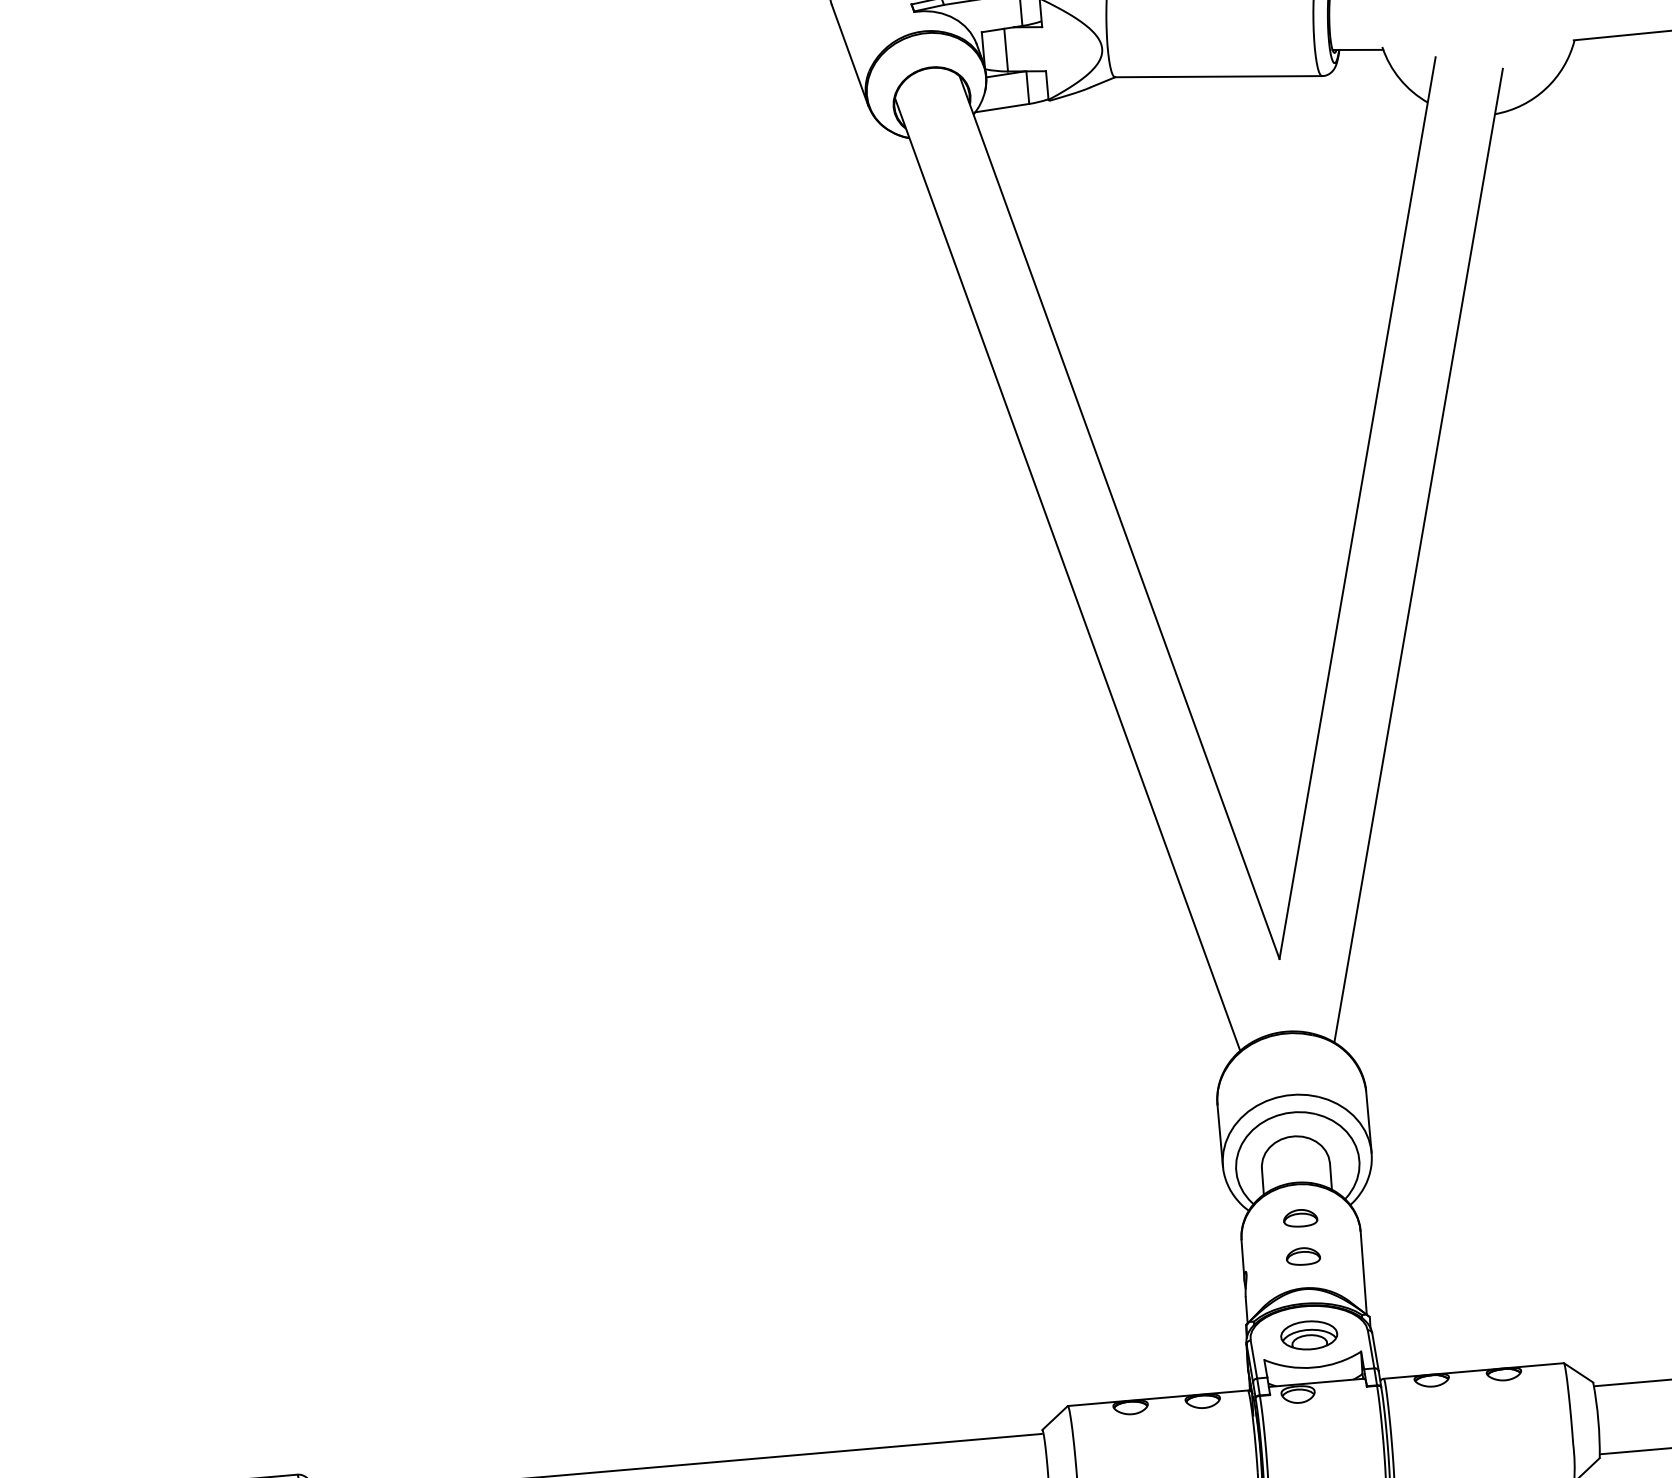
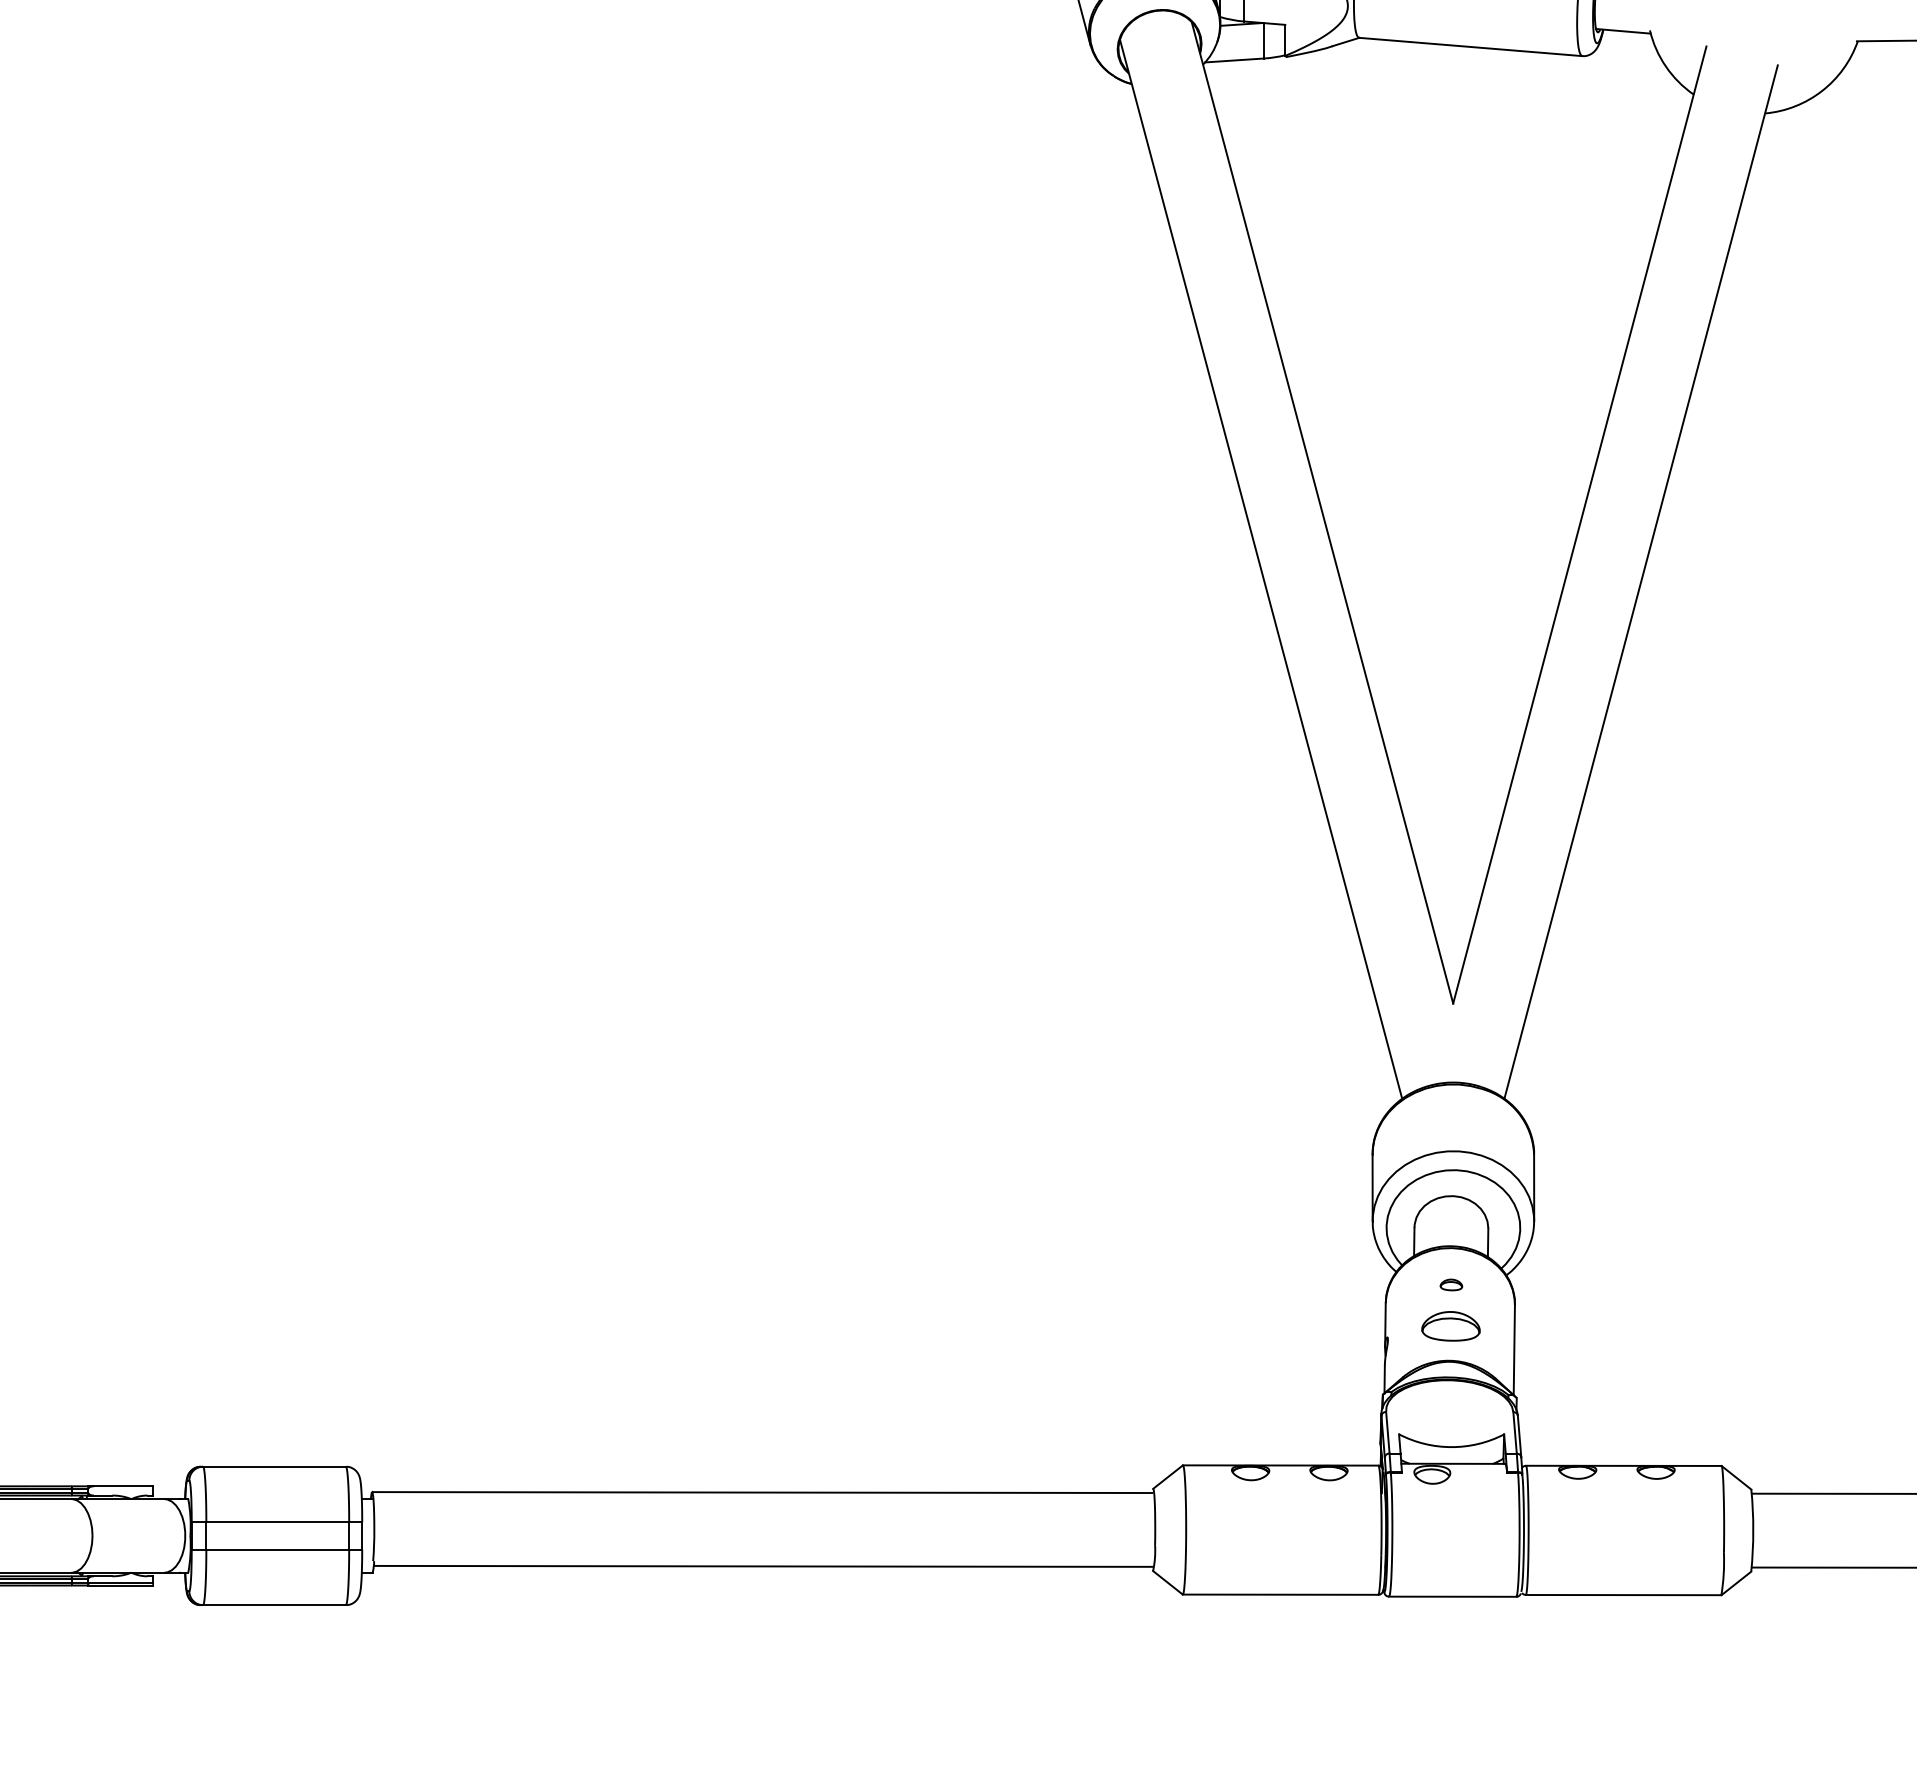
part: (1300, 1217) -> (1451, 1284), size x0.6
part: (1303, 1256) -> (1450, 1326), size x1.6
part: (1309, 1335) -> (1449, 1412), removed

